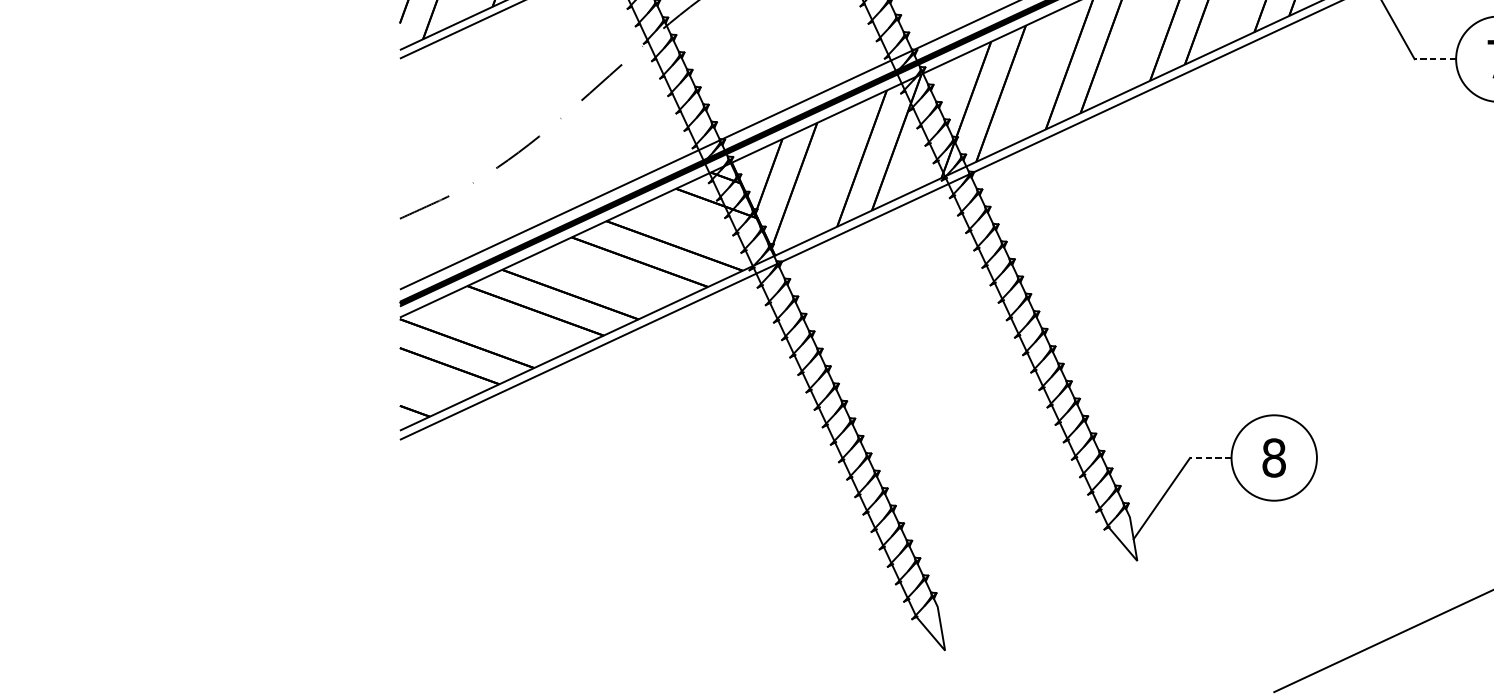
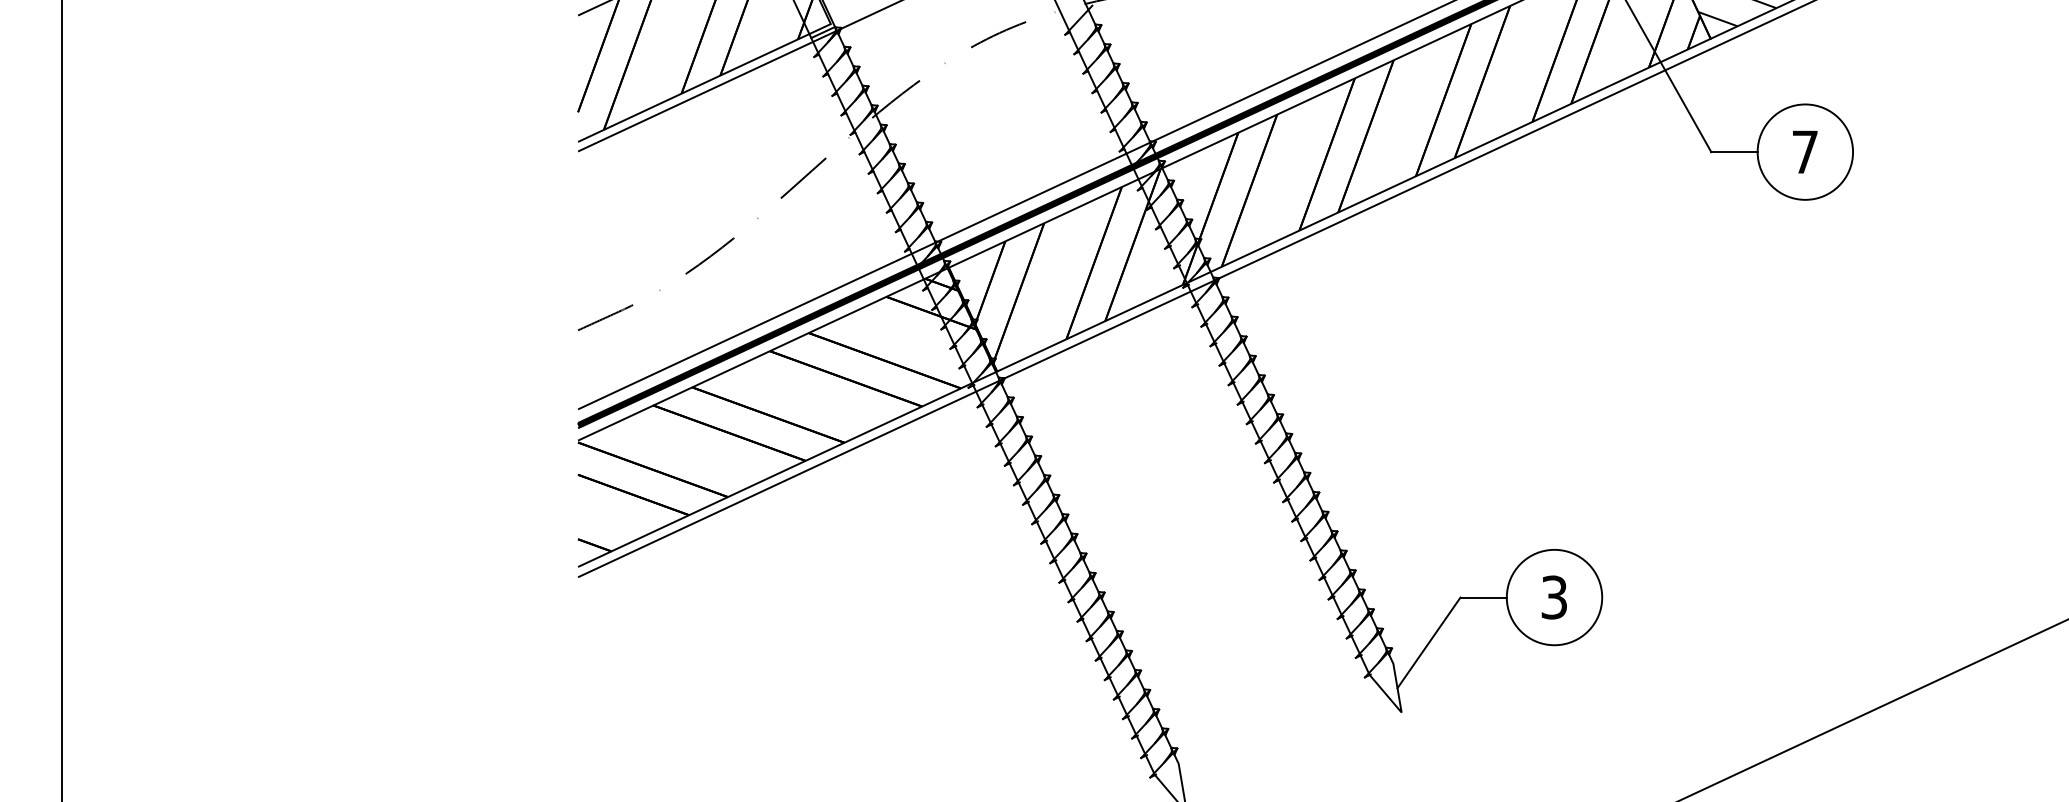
line: (1435, 59) -> (1734, 152), dashed -> solid
line: (1210, 457) -> (1483, 597), dashed -> solid
text: (1274, 457) -> (1554, 597), 8 -> 3

